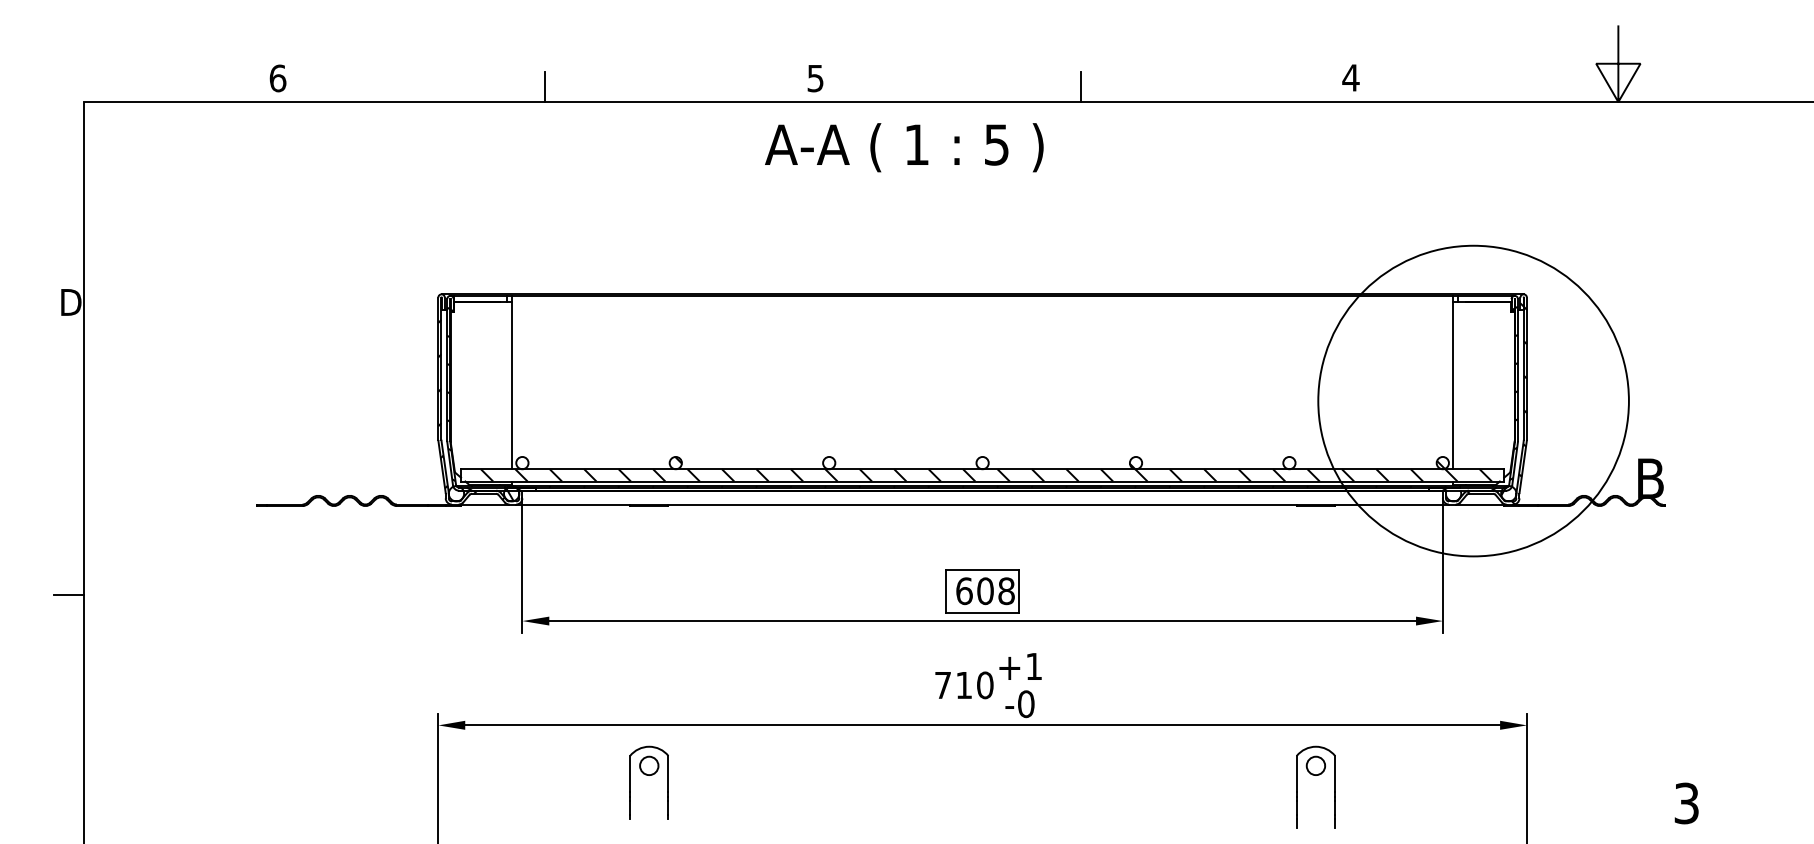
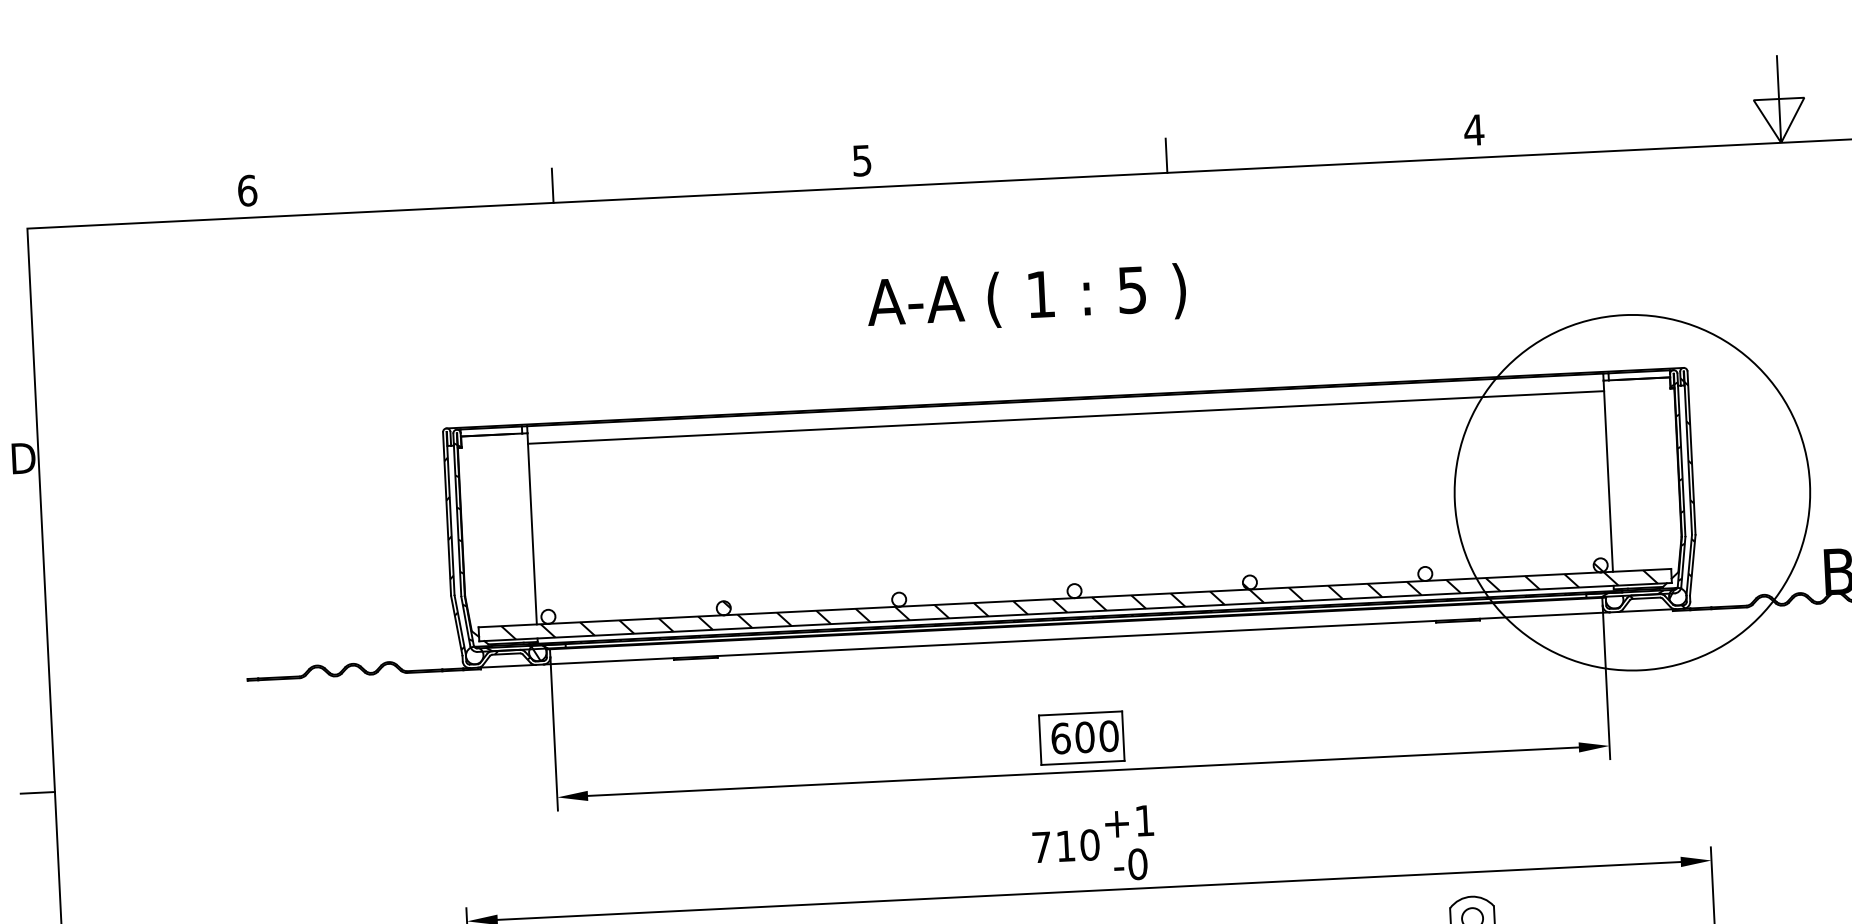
text: (904, 147) -> (1026, 298), moved
line: (982, 311) -> (1065, 417), added
text: (1006, 590) -> (1108, 735), 608 -> 600

